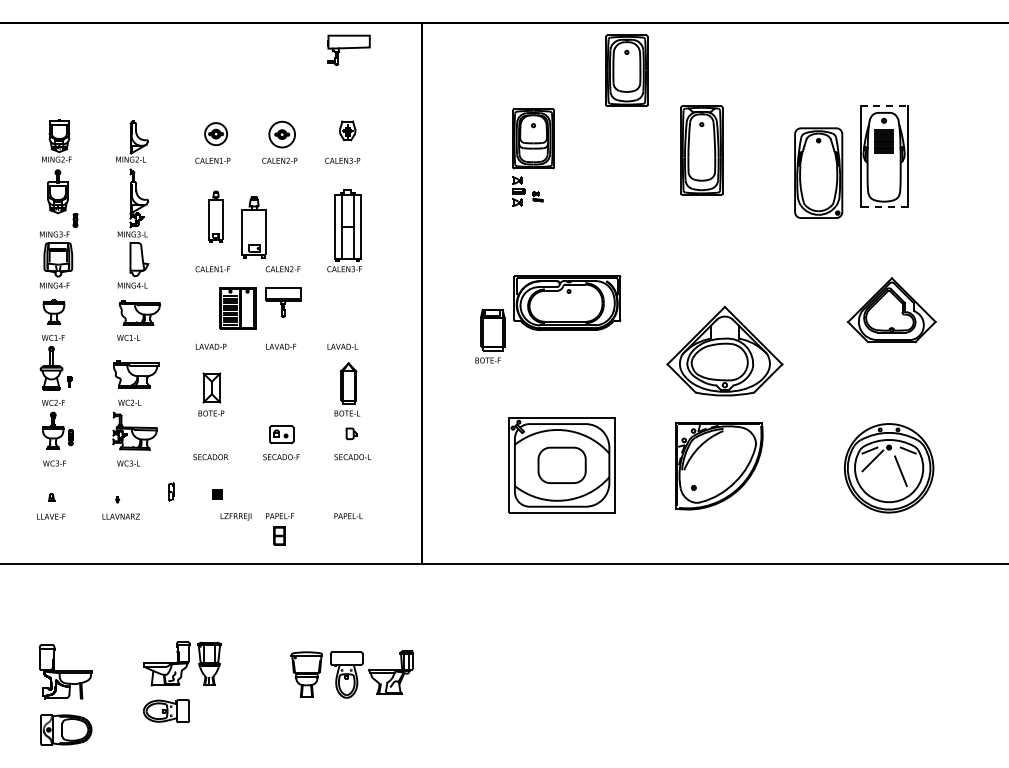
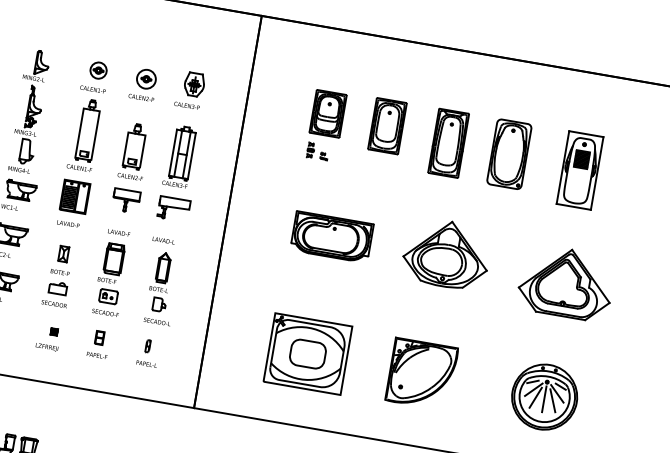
part: (348, 49) -> (173, 208), moved
part: (626, 70) -> (387, 125), moved
line: (884, 106) -> (586, 134), dashed -> solid
part: (347, 130) -> (194, 84), size x1.67
part: (818, 172) -> (509, 153), moved
part: (518, 191) -> (310, 150), size x0.71
line: (884, 206) -> (574, 206), dashed -> solid
part: (215, 216) -> (87, 130), size x1.67
part: (253, 227) -> (134, 146), moved
part: (237, 308) -> (74, 196), moved
part: (891, 309) -> (566, 282), size x1.43
part: (490, 335) -> (111, 262), moved
part: (724, 350) -> (446, 253), moved
part: (211, 387) -> (63, 253), size x0.71
part: (351, 433) -> (159, 304), size x1.67
part: (211, 434) -> (57, 287), added
line: (905, 460) -> (557, 393), added
line: (889, 470) -> (544, 398), added
line: (877, 471) -> (535, 398), added
part: (171, 491) -> (148, 346), moved
text: (235, 516) -> (46, 347), moved
part: (279, 535) -> (99, 337), moved

